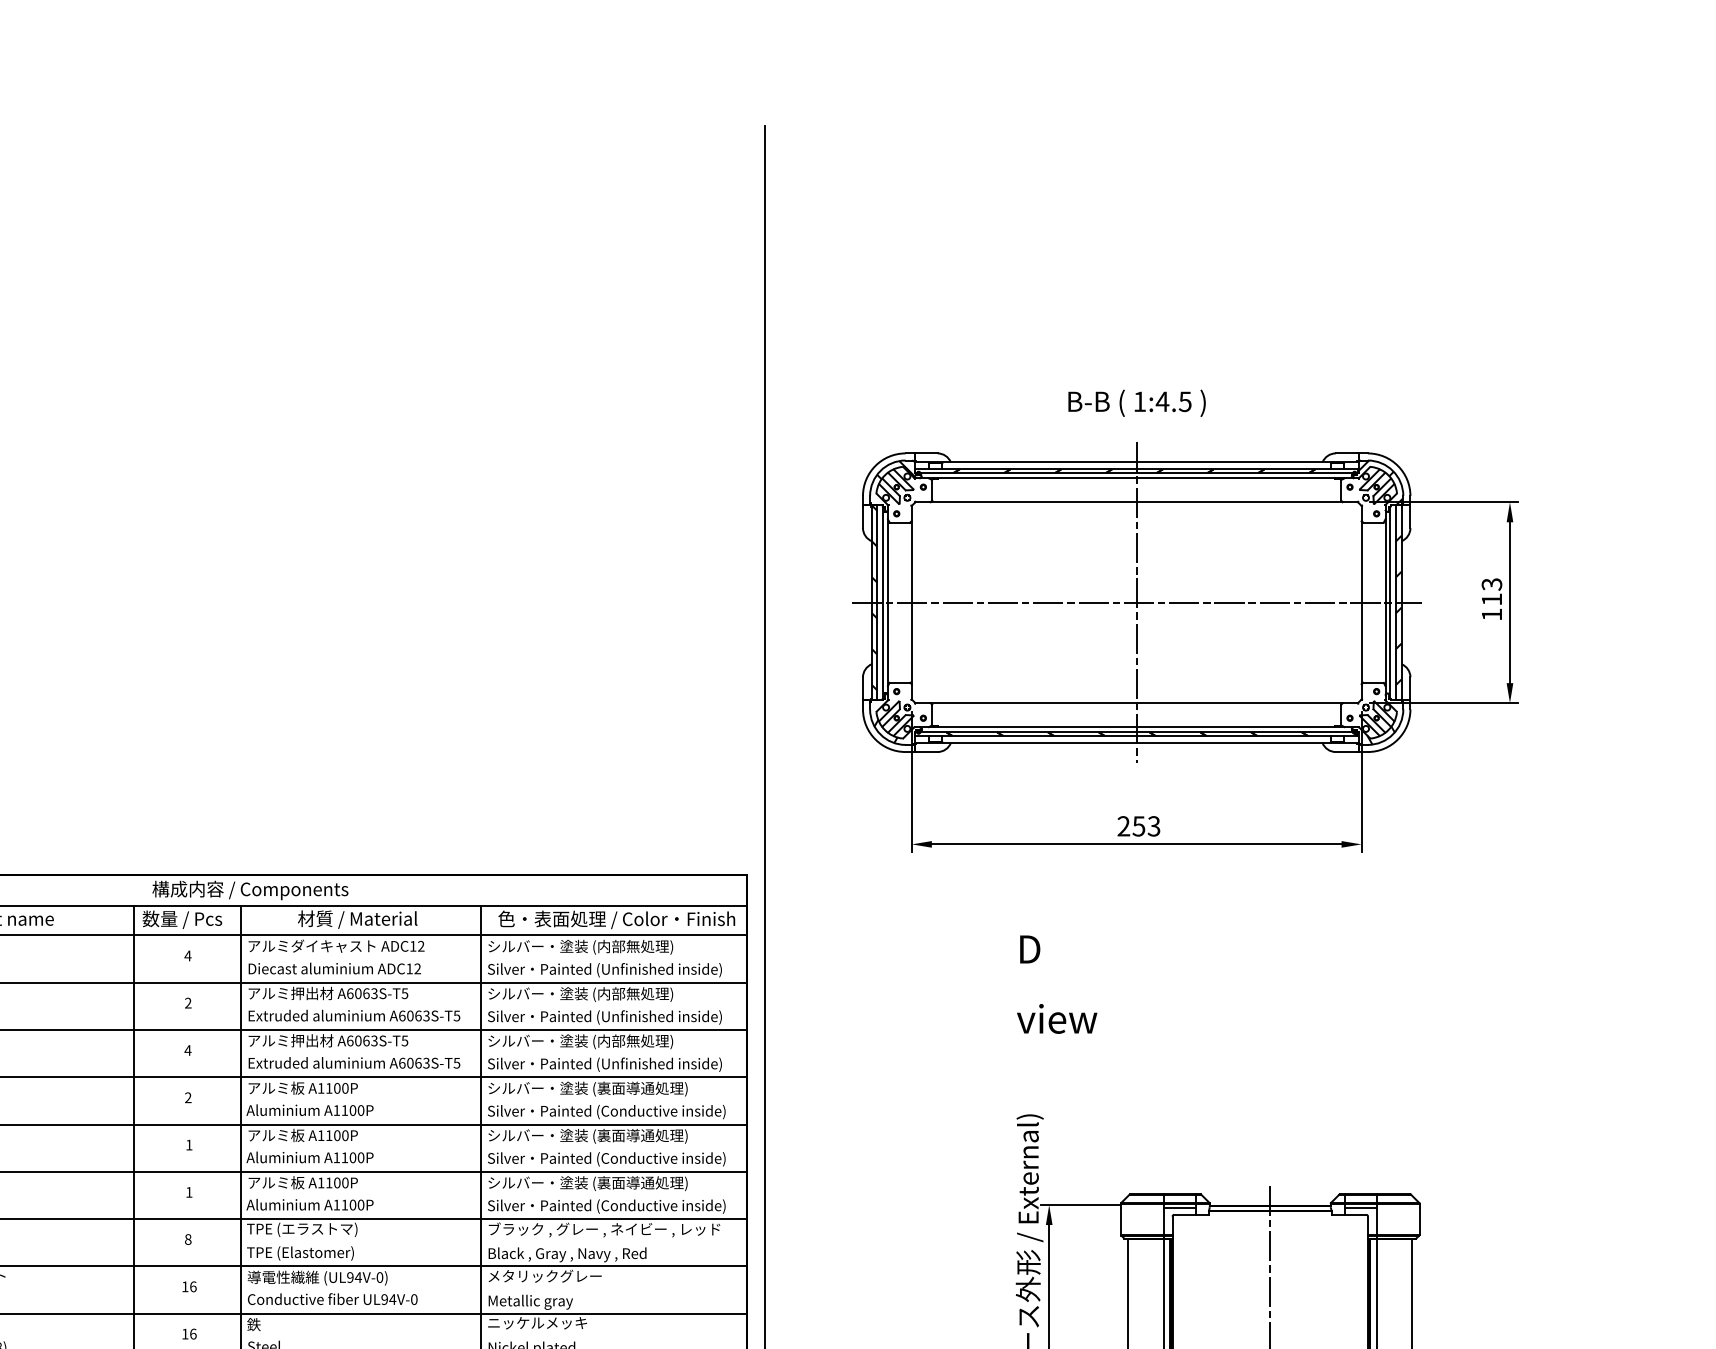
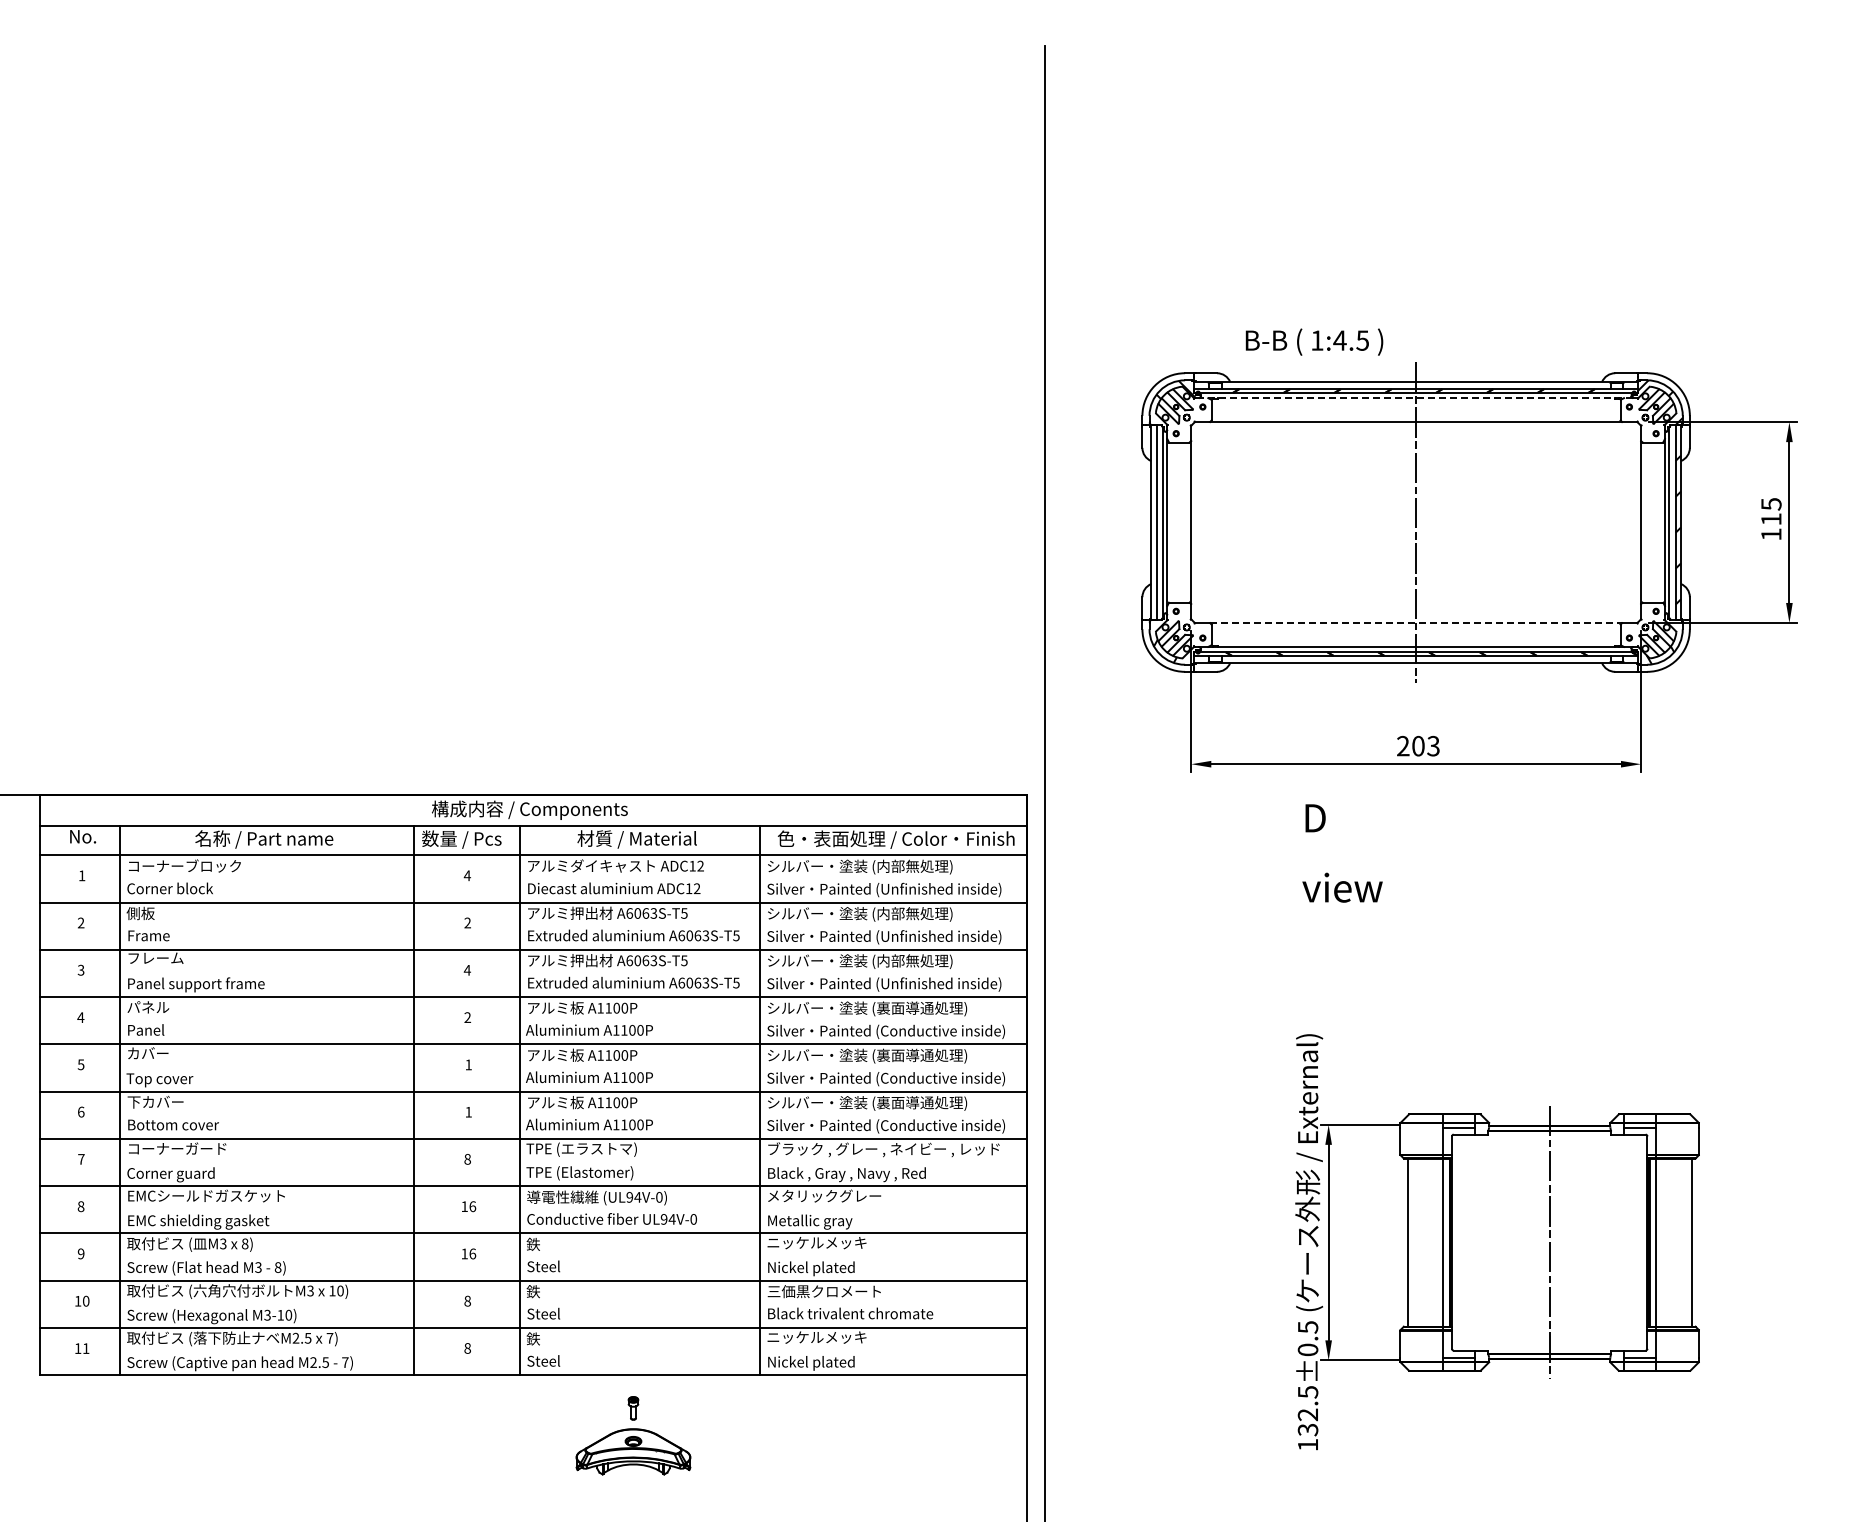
text: (1137, 402) -> (1314, 341), moved
line: (1136, 478) -> (1415, 398), solid -> dashed
text: (1491, 584) -> (1770, 504), 113 -> 115
hatch: (874, 597) -> (1153, 517), removed
line: (1136, 602) -> (1415, 522), removed
line: (1137, 702) -> (1416, 622), solid -> dashed
text: (1139, 825) -> (1418, 745), 253 -> 203
text: (1057, 984) -> (1342, 853), moved

